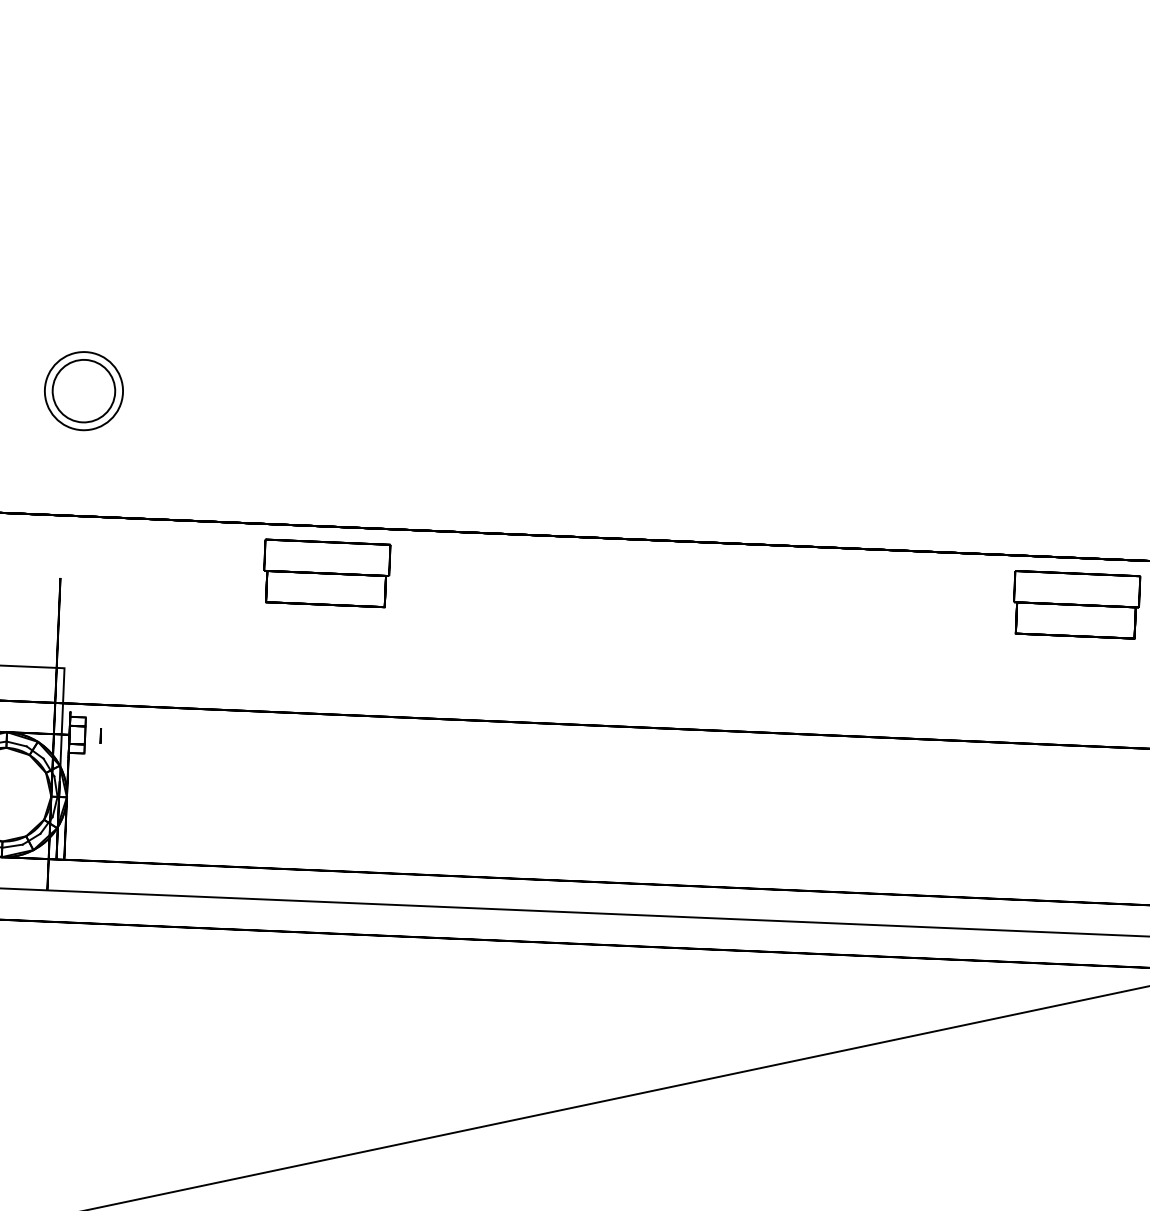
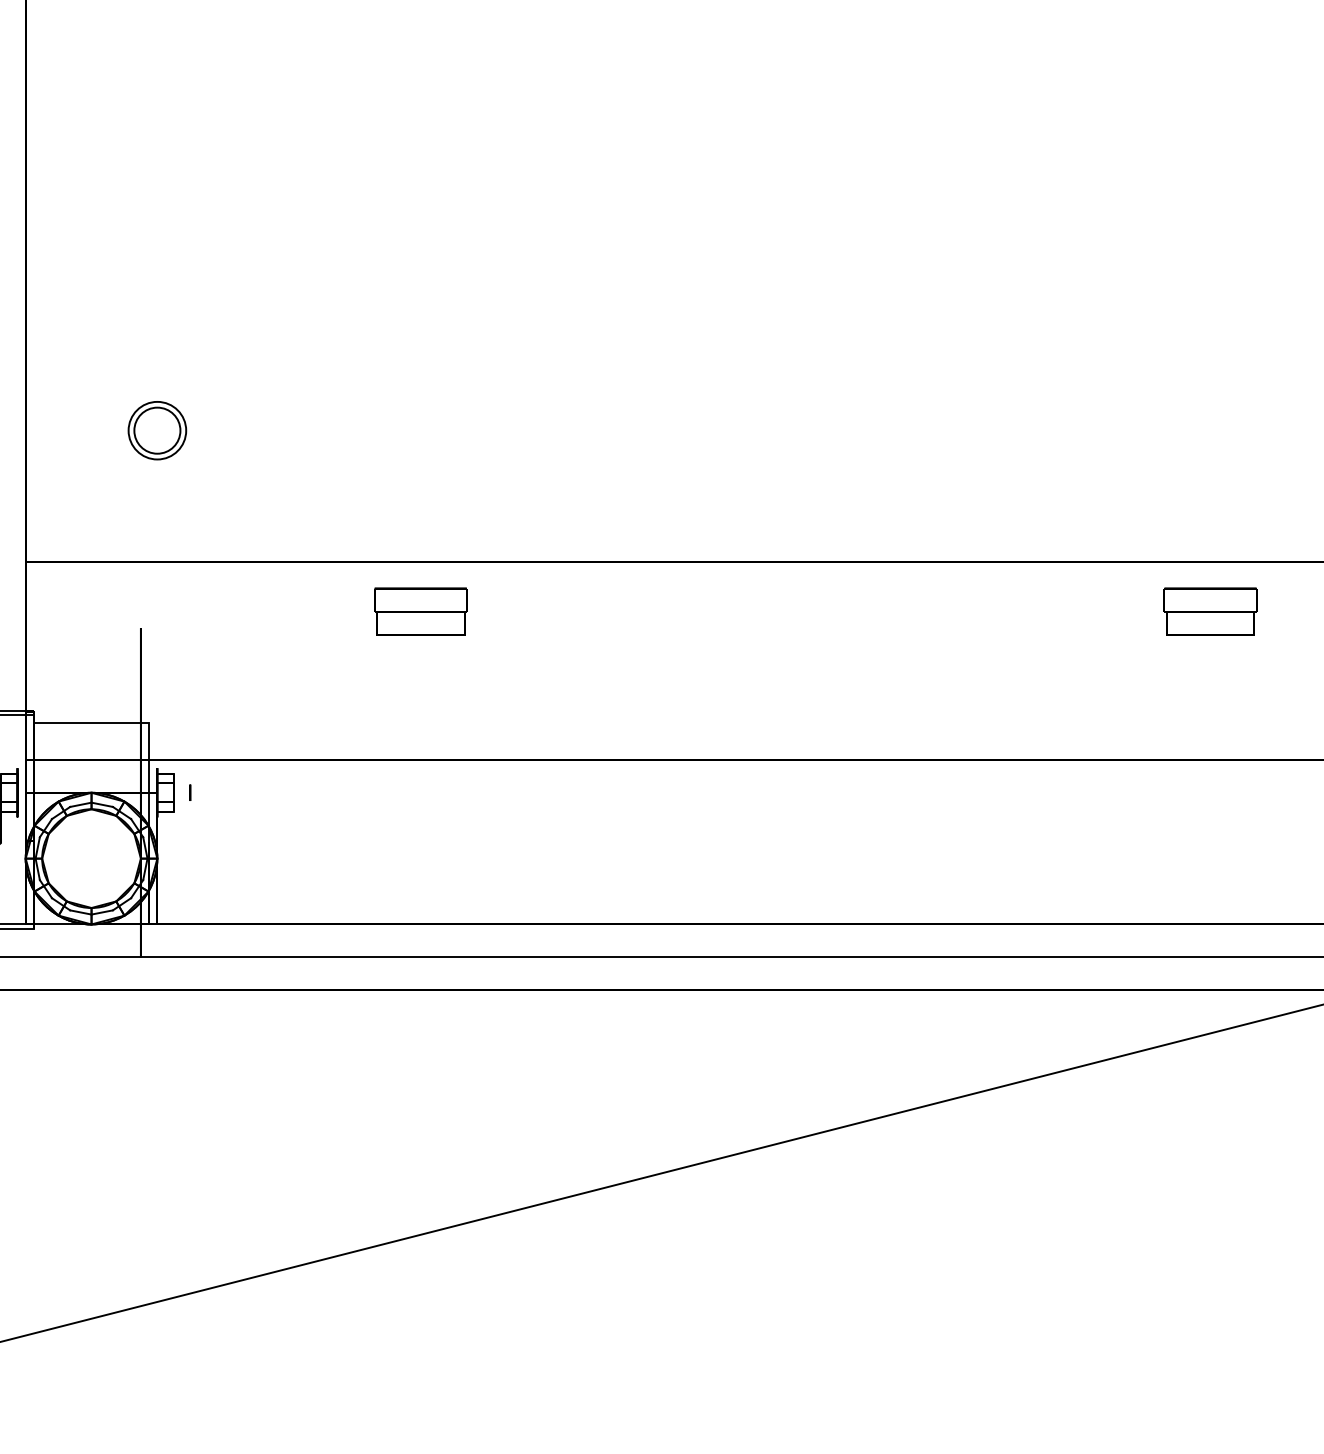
part: (84, 390) -> (157, 430), size x0.7
part: (326, 573) -> (420, 611), size x0.7
part: (1076, 604) -> (1210, 611), size x0.7

